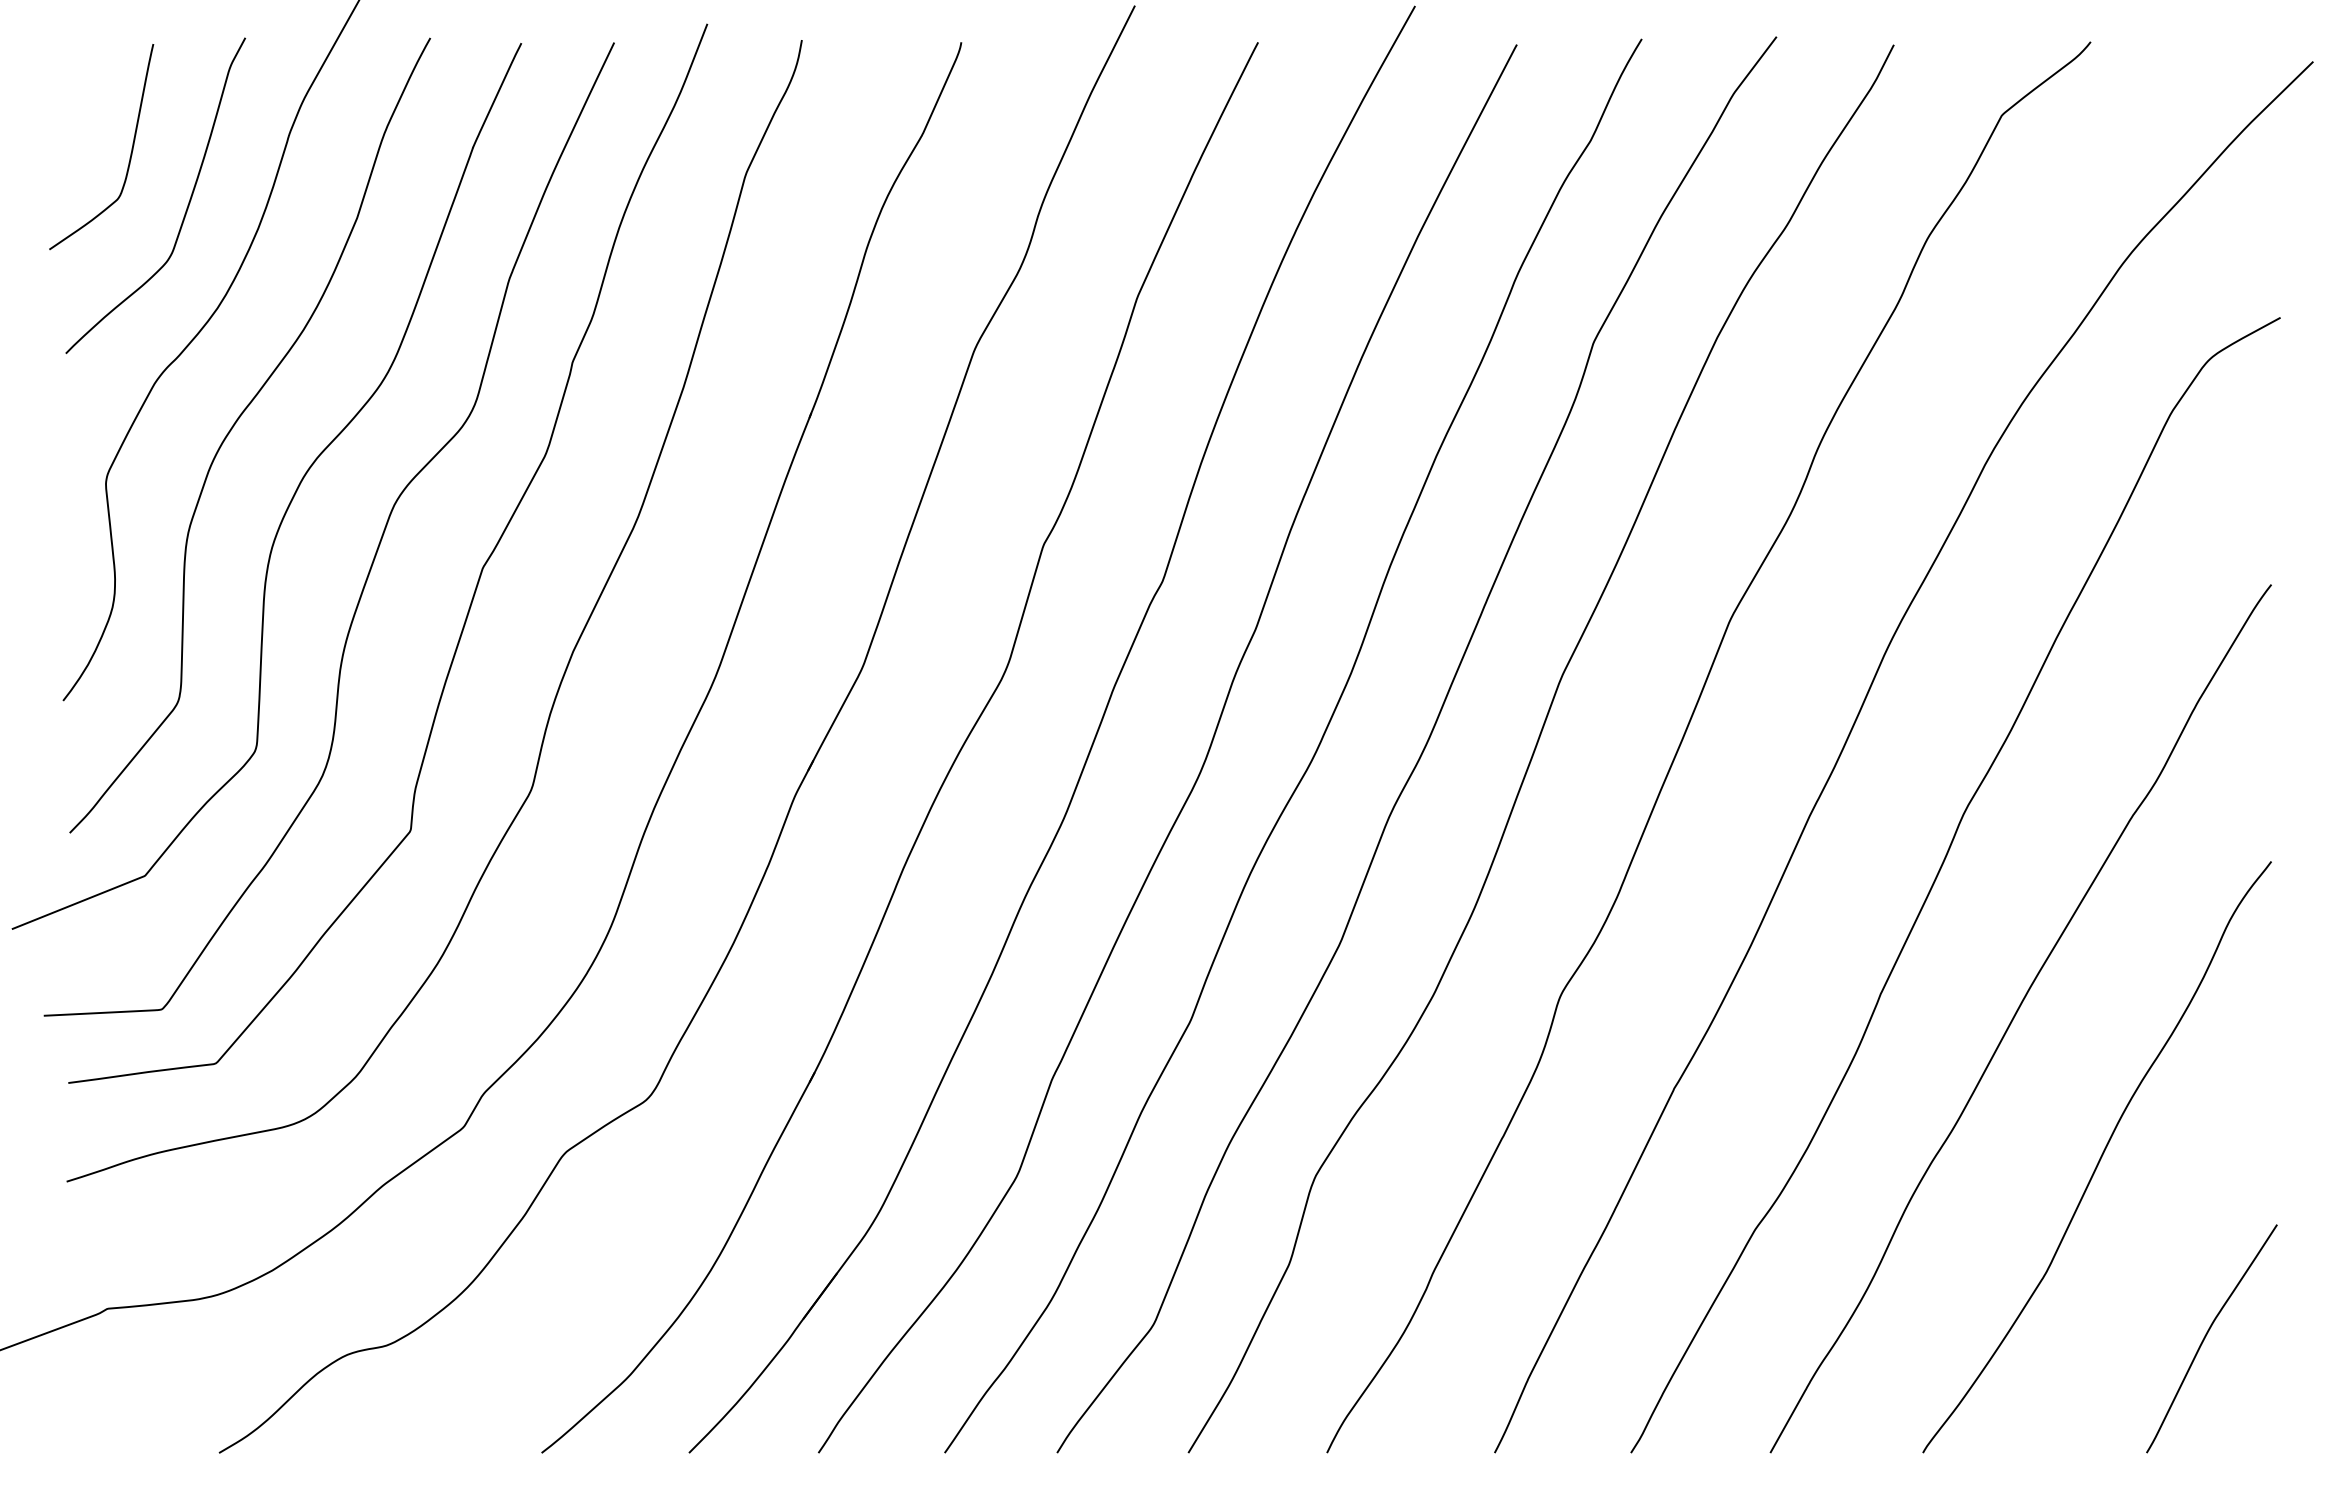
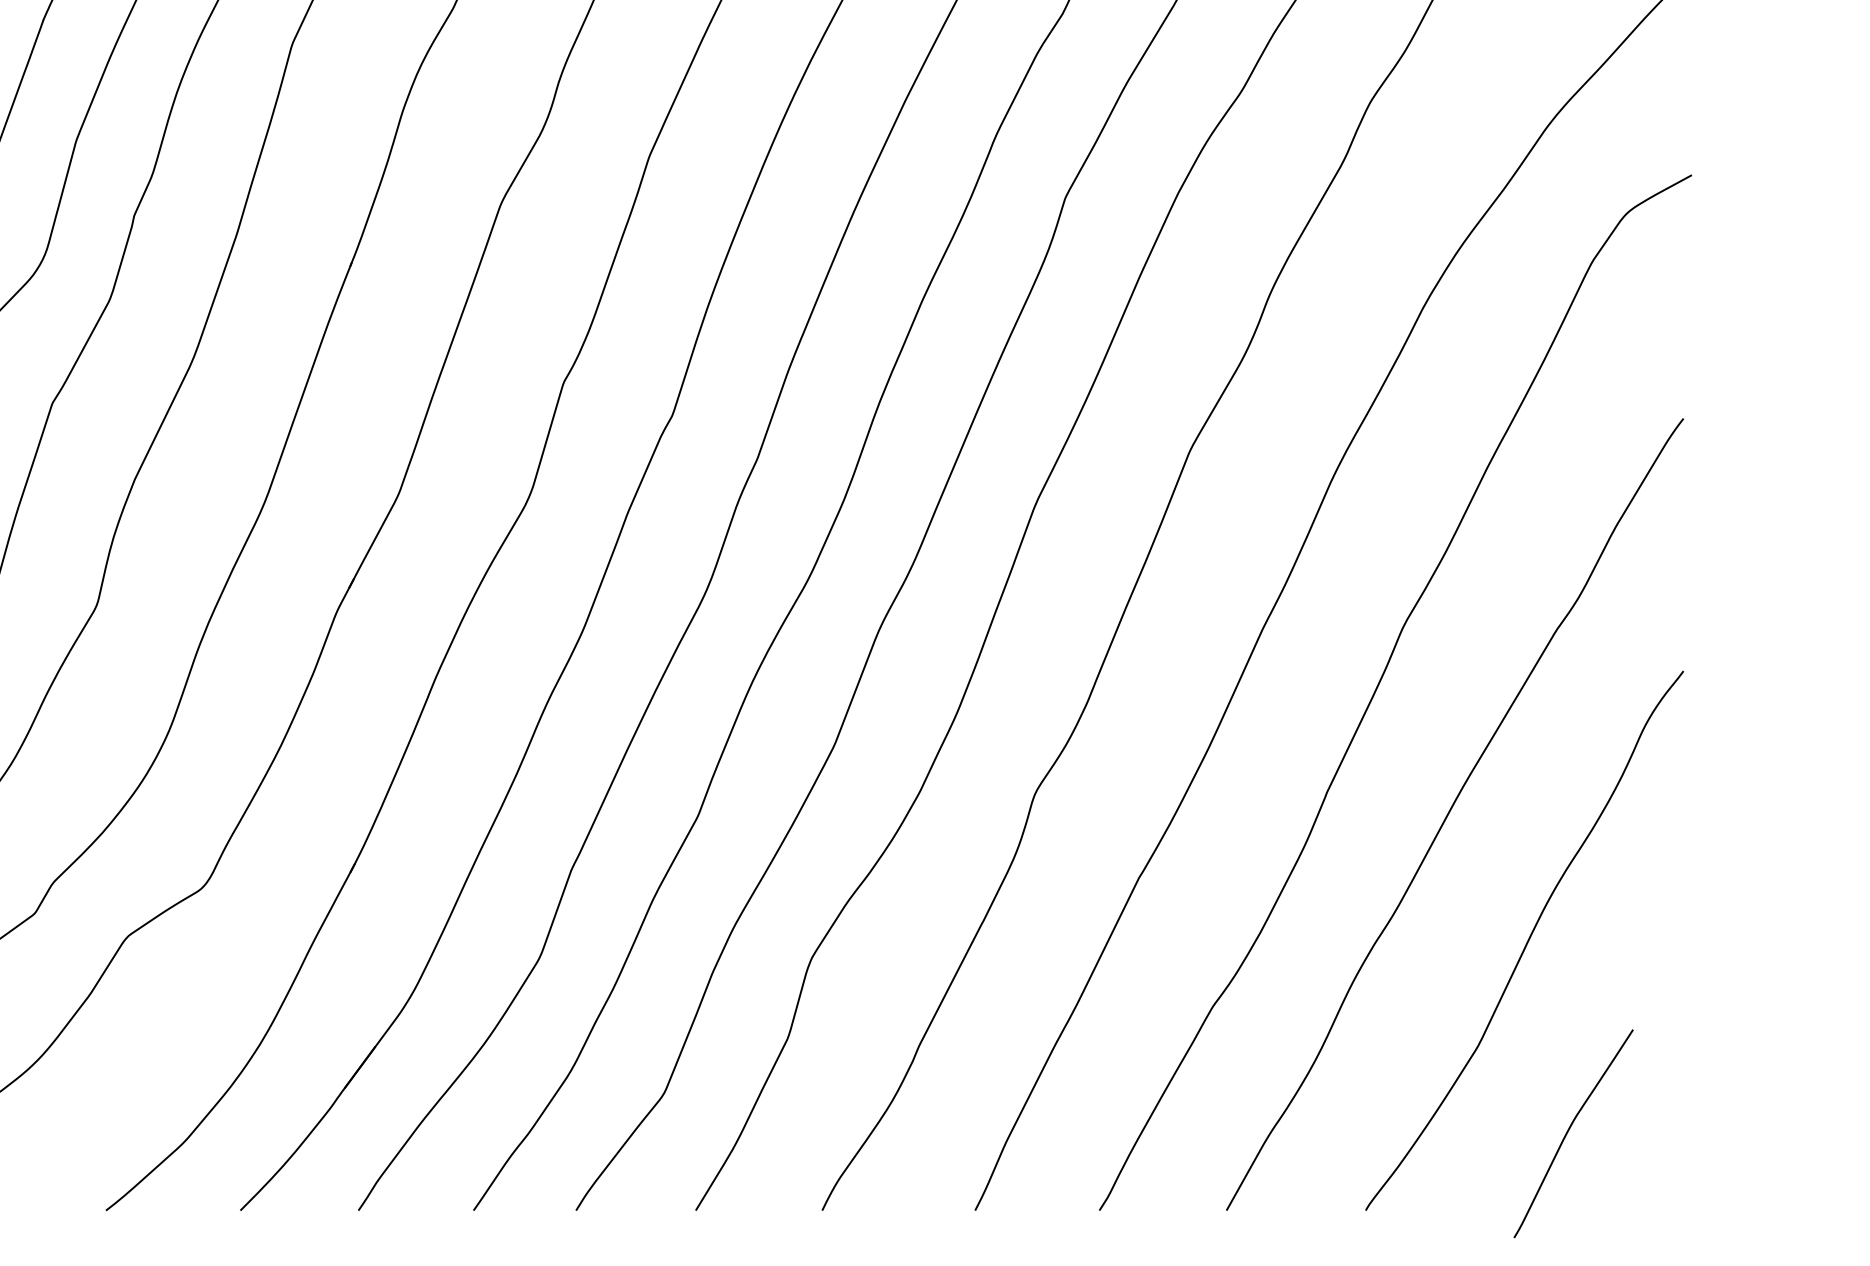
curve: (2206, 1336) -> (1568, 1131), moved

